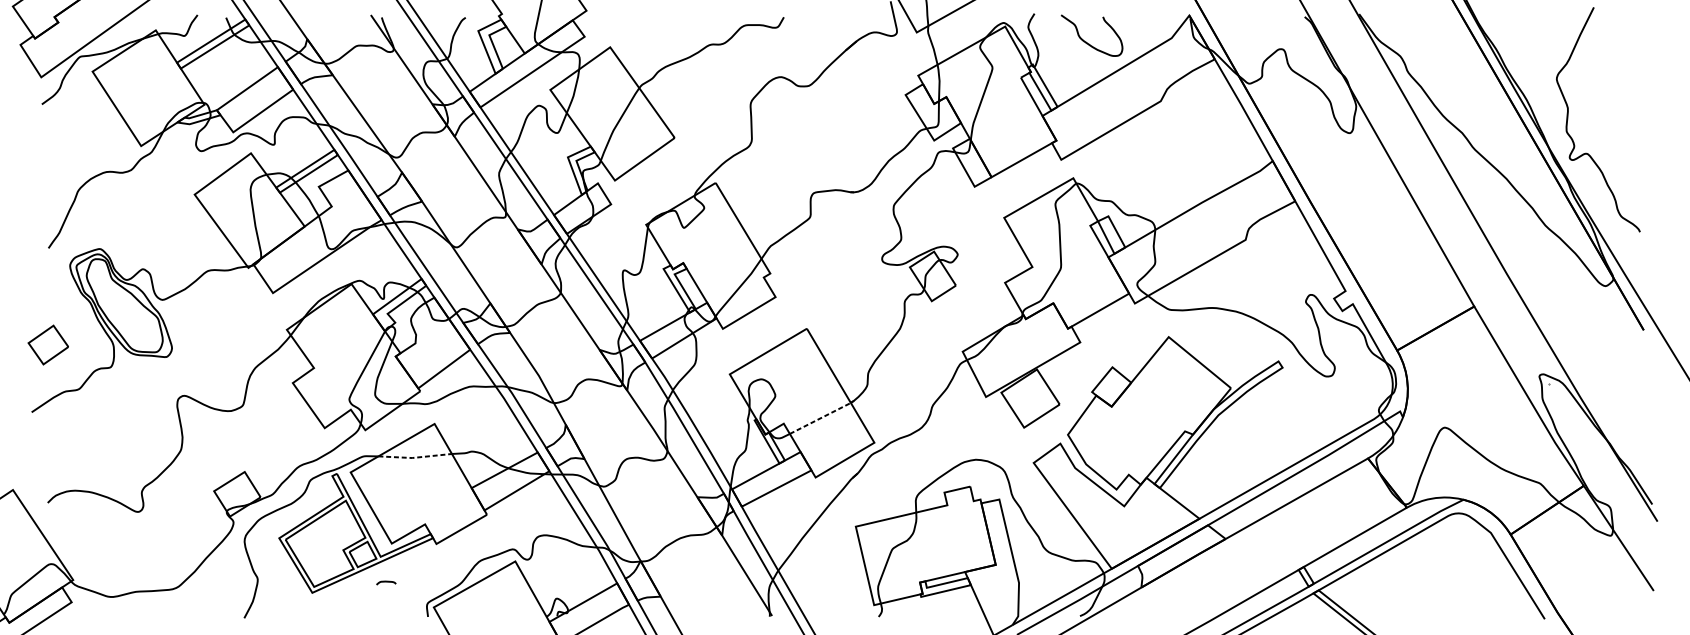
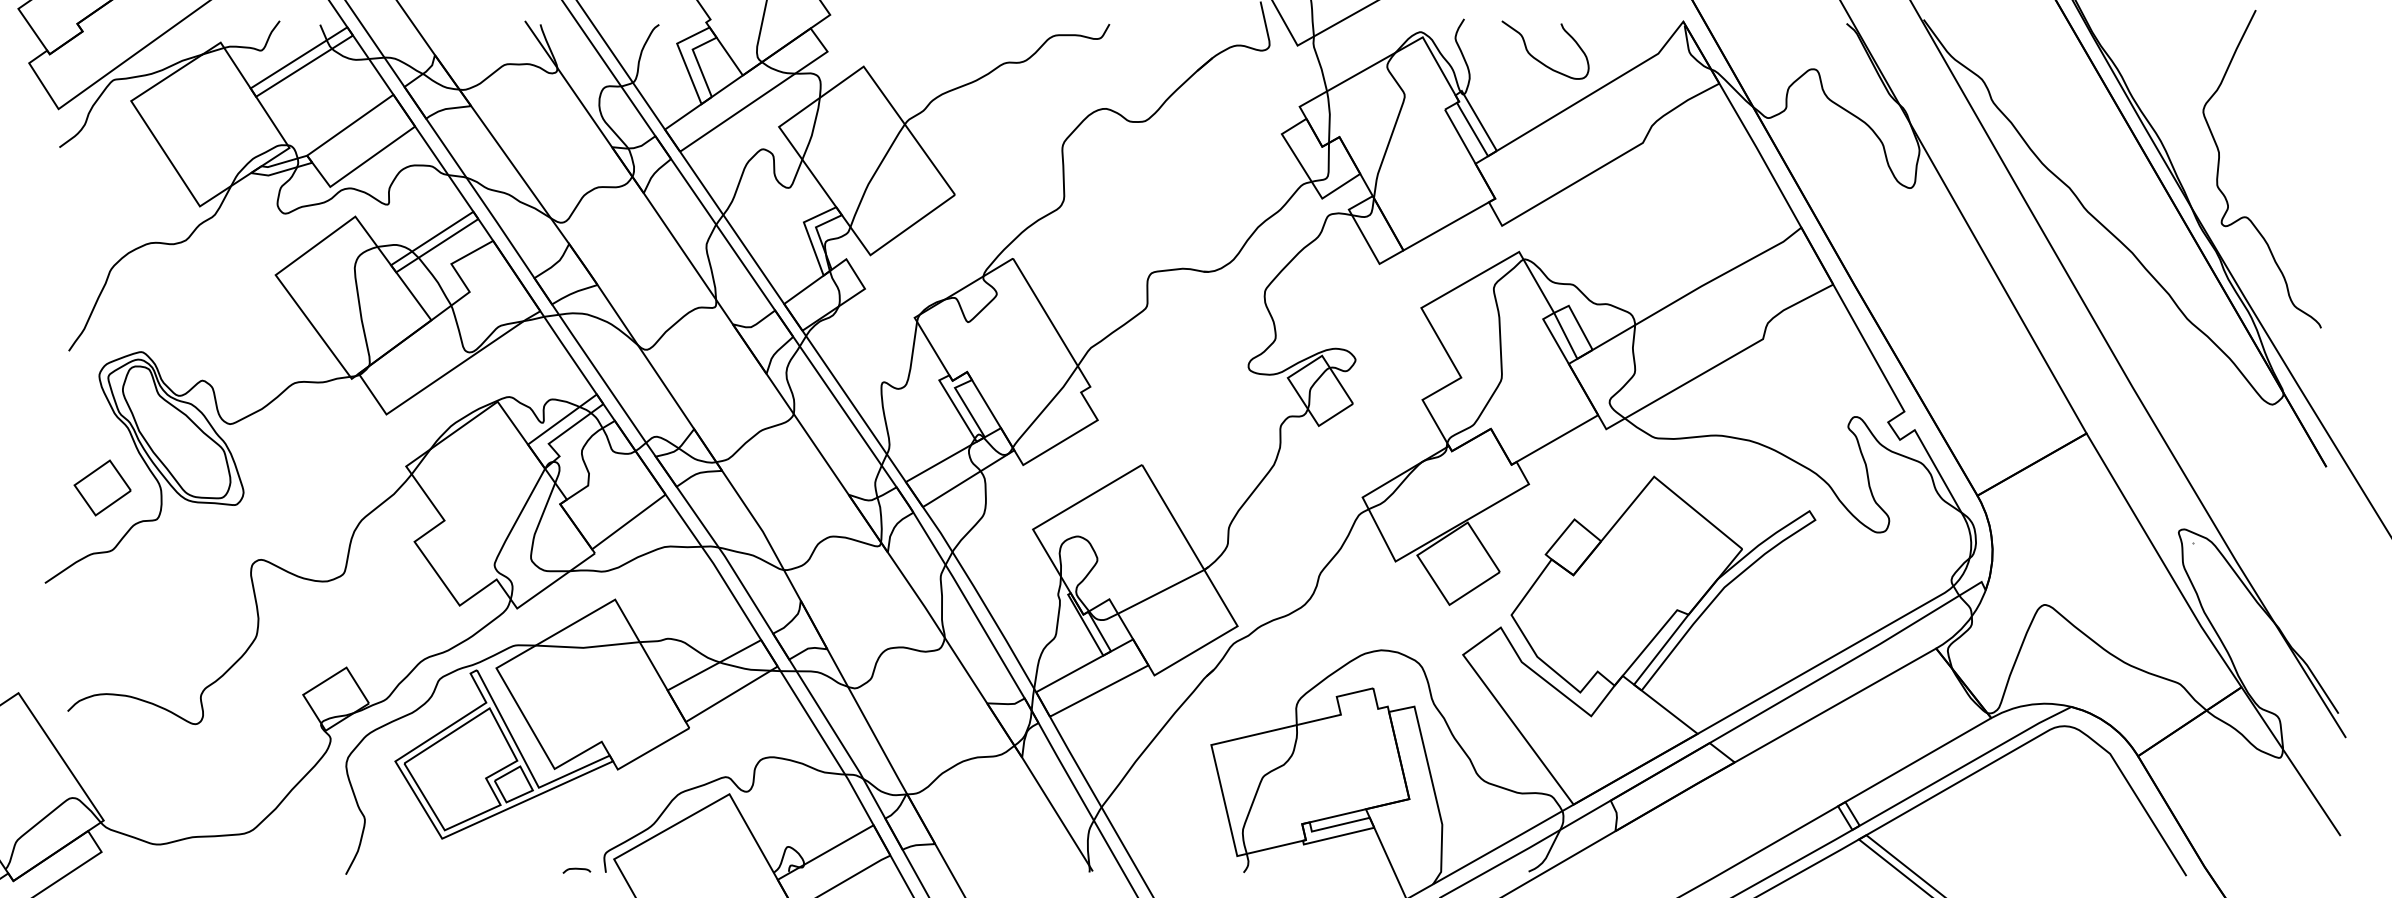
part: (48, 344) -> (102, 487), moved
line: (820, 418) -> (1161, 591), dashed -> solid
line: (415, 457) -> (587, 647), dashed -> solid
curve: (386, 582) -> (576, 869), moved

